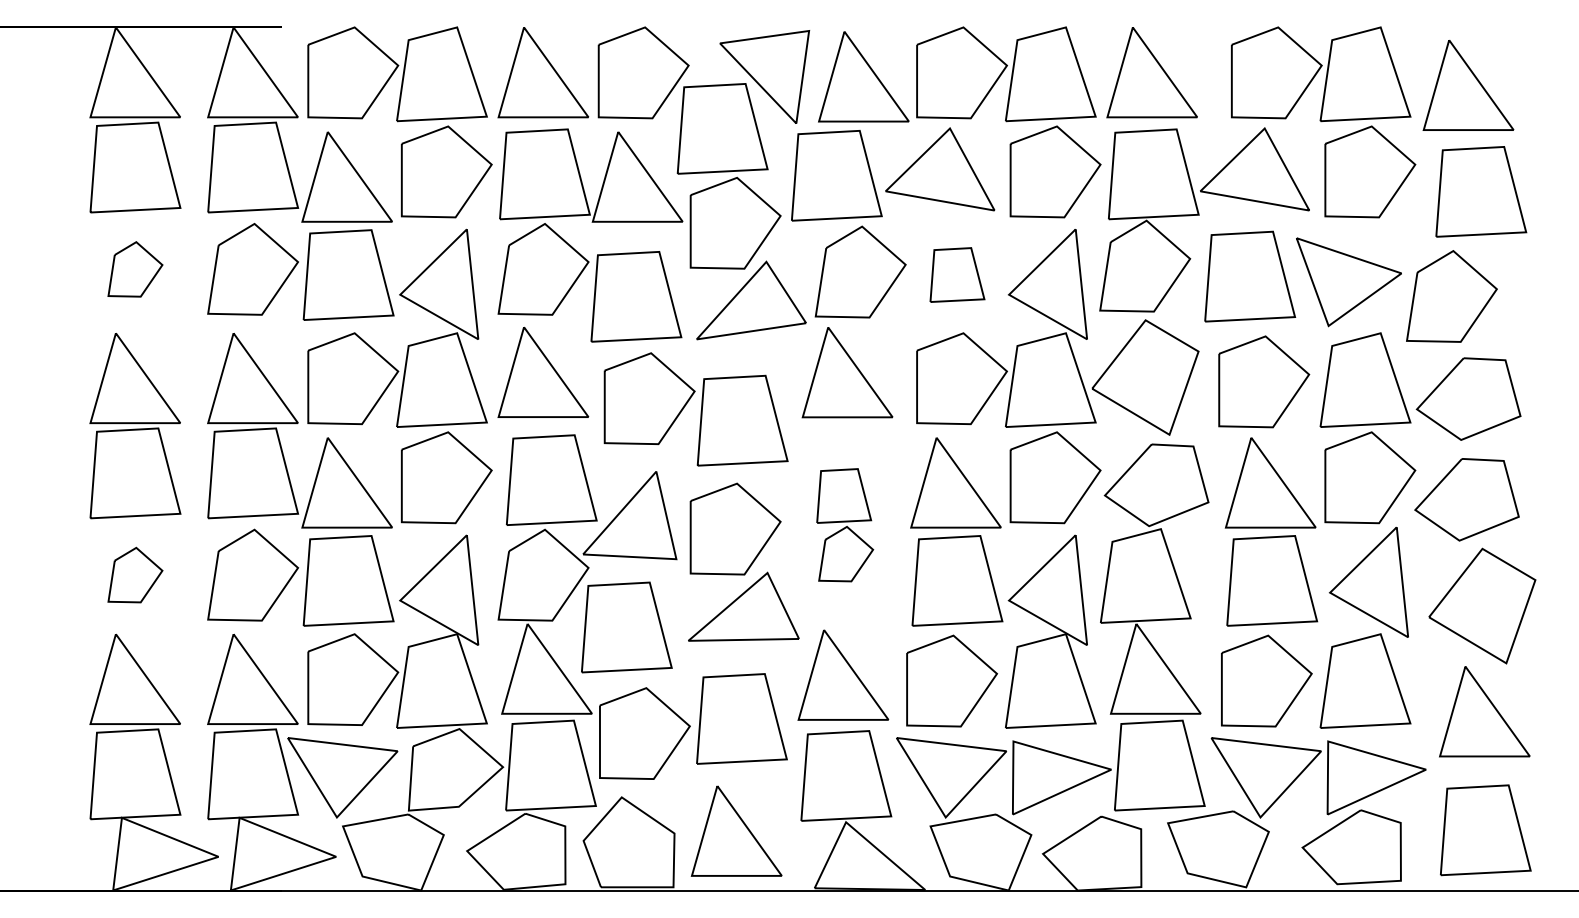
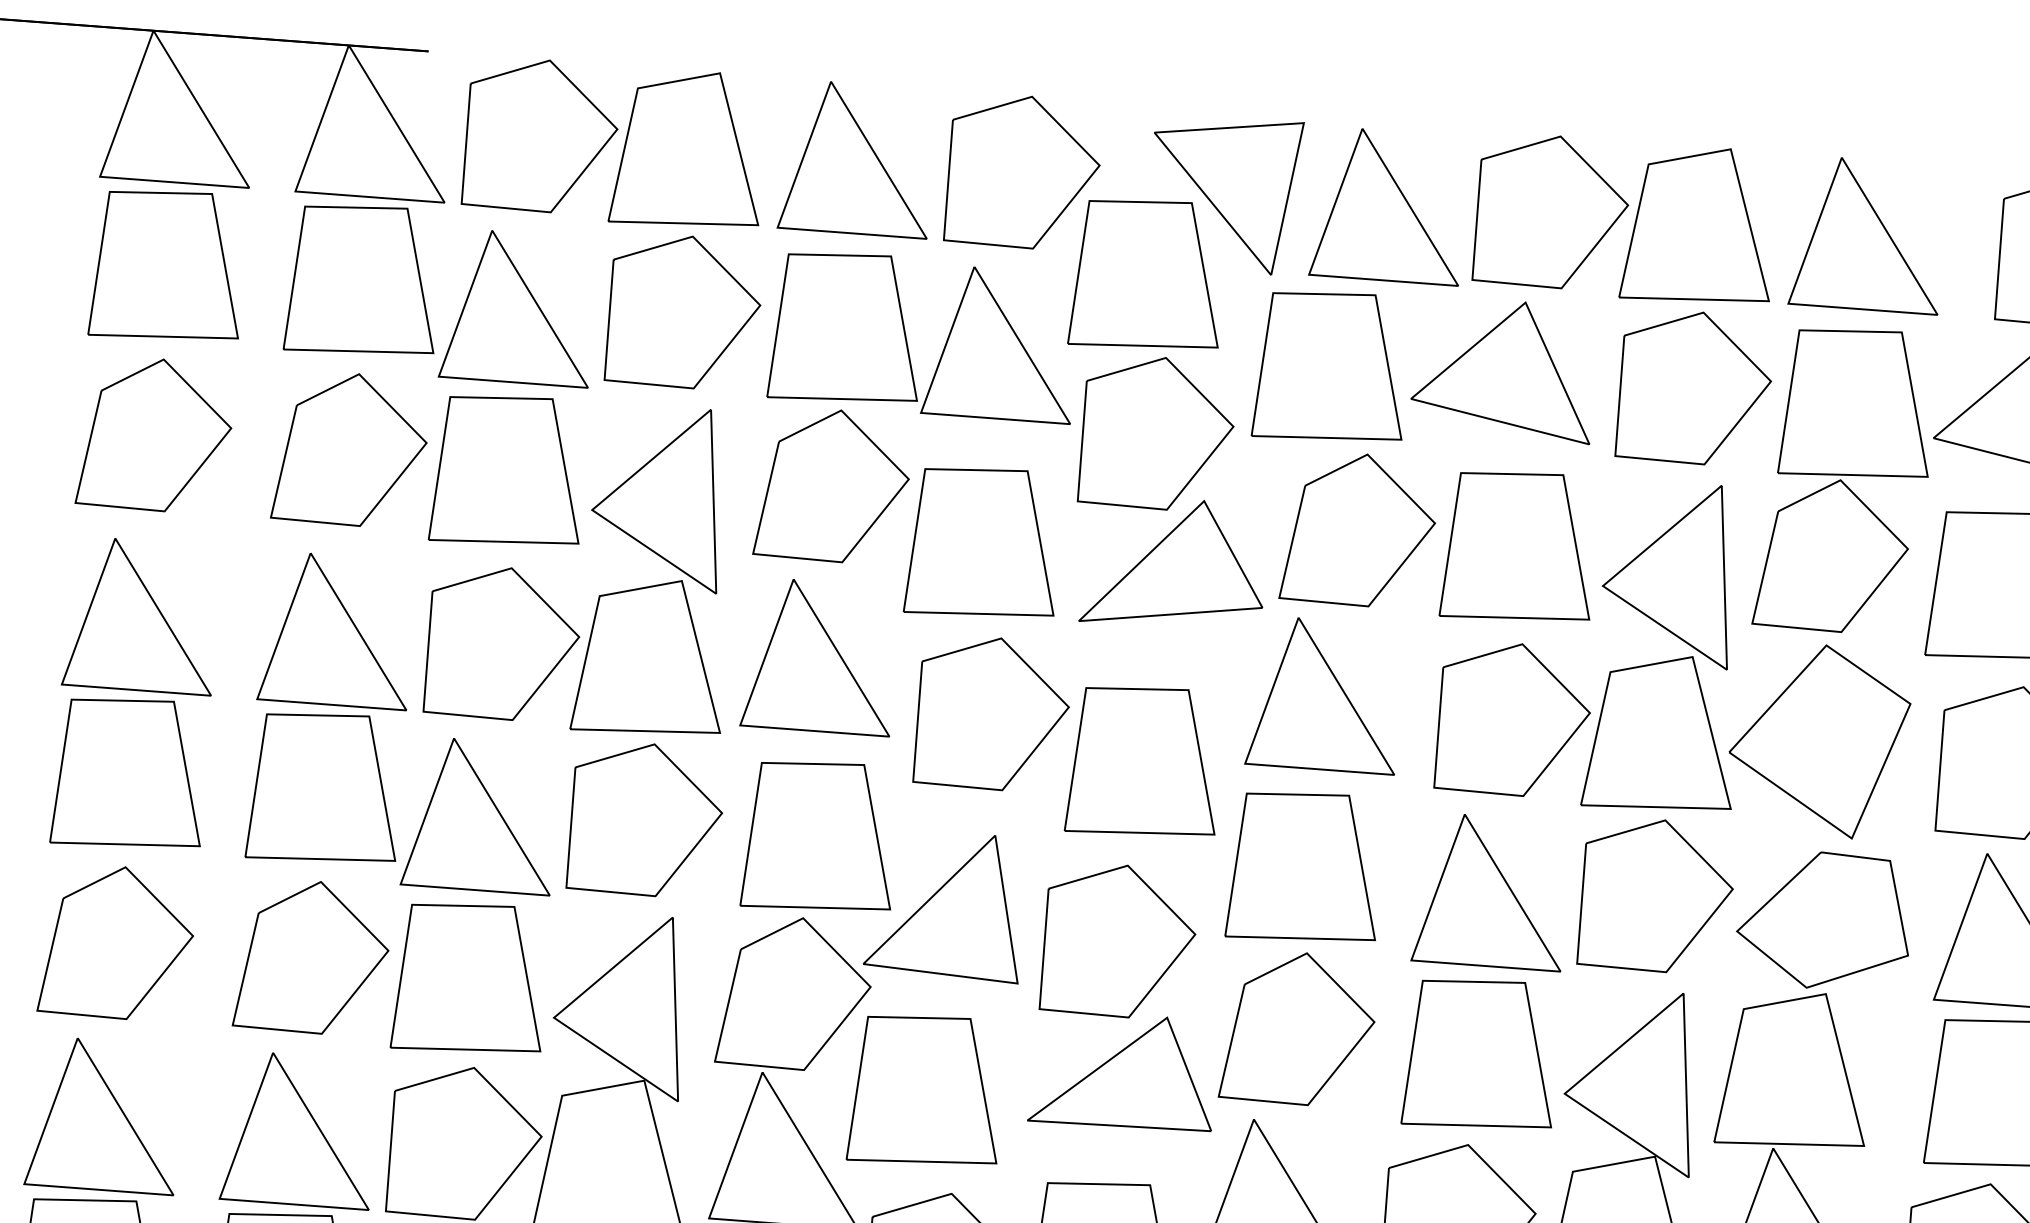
part: (135, 269) -> (155, 435), size x1.67
part: (957, 274) -> (1519, 545), size x1.67
part: (844, 524) -> (1301, 946), size x1.67
part: (135, 574) -> (117, 941), size x1.67

